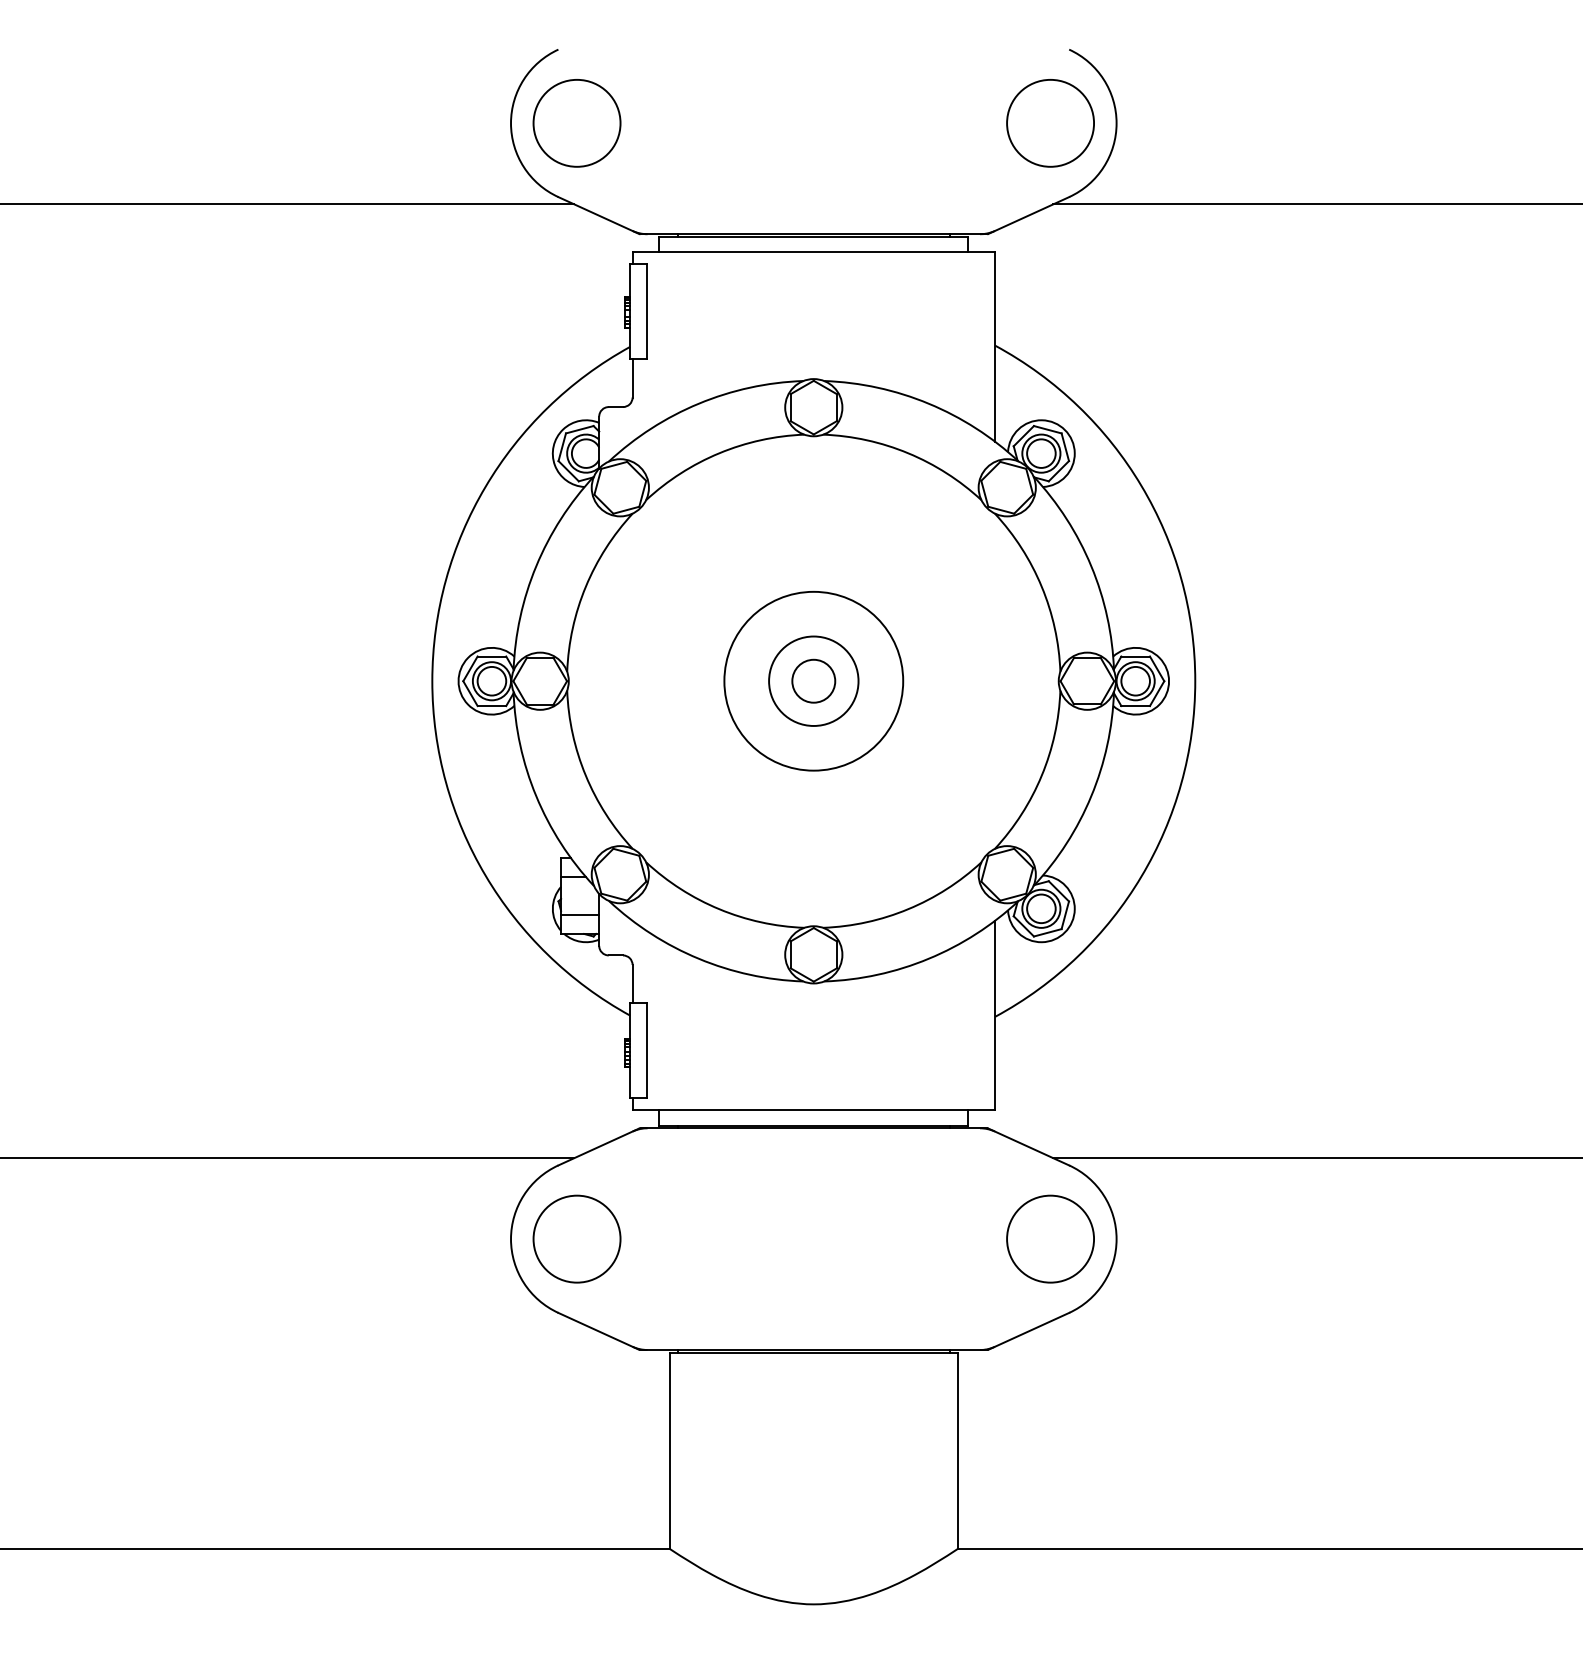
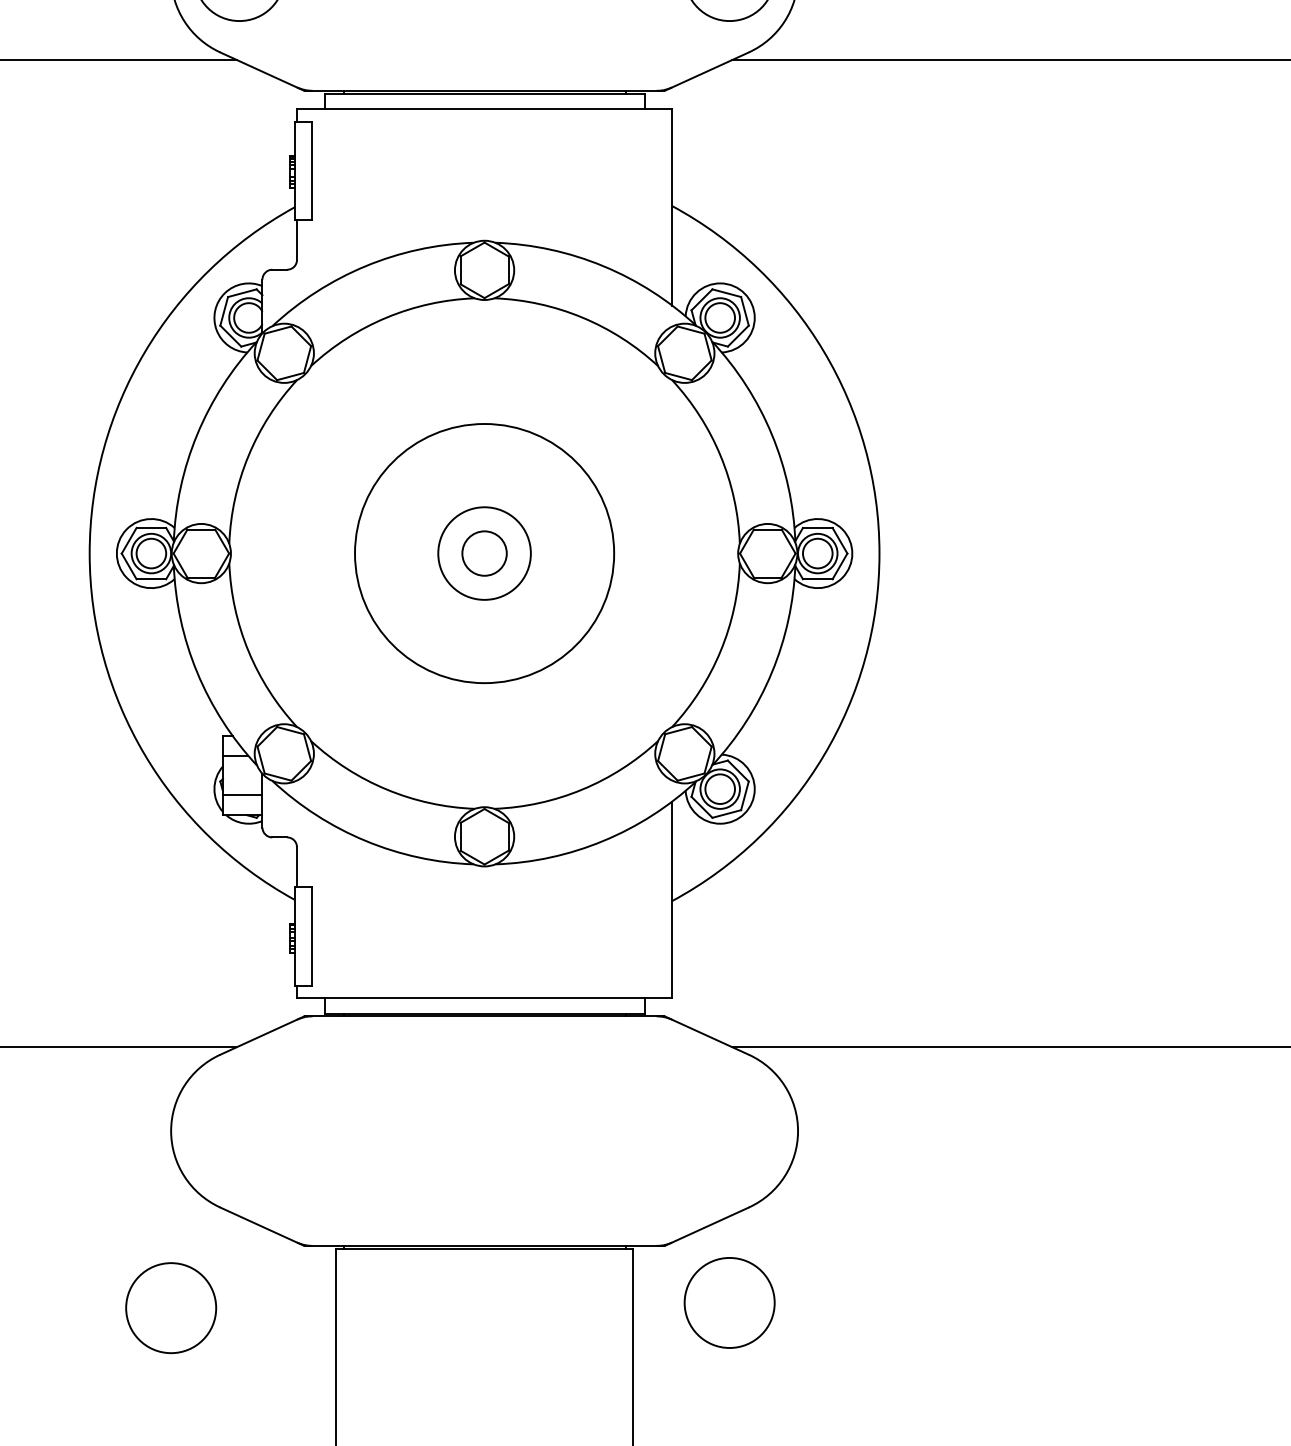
circle: (813, 680) -> (484, 552), size x1.4
circle: (576, 1238) -> (170, 1307), moved
circle: (1050, 1238) -> (729, 1302), moved

